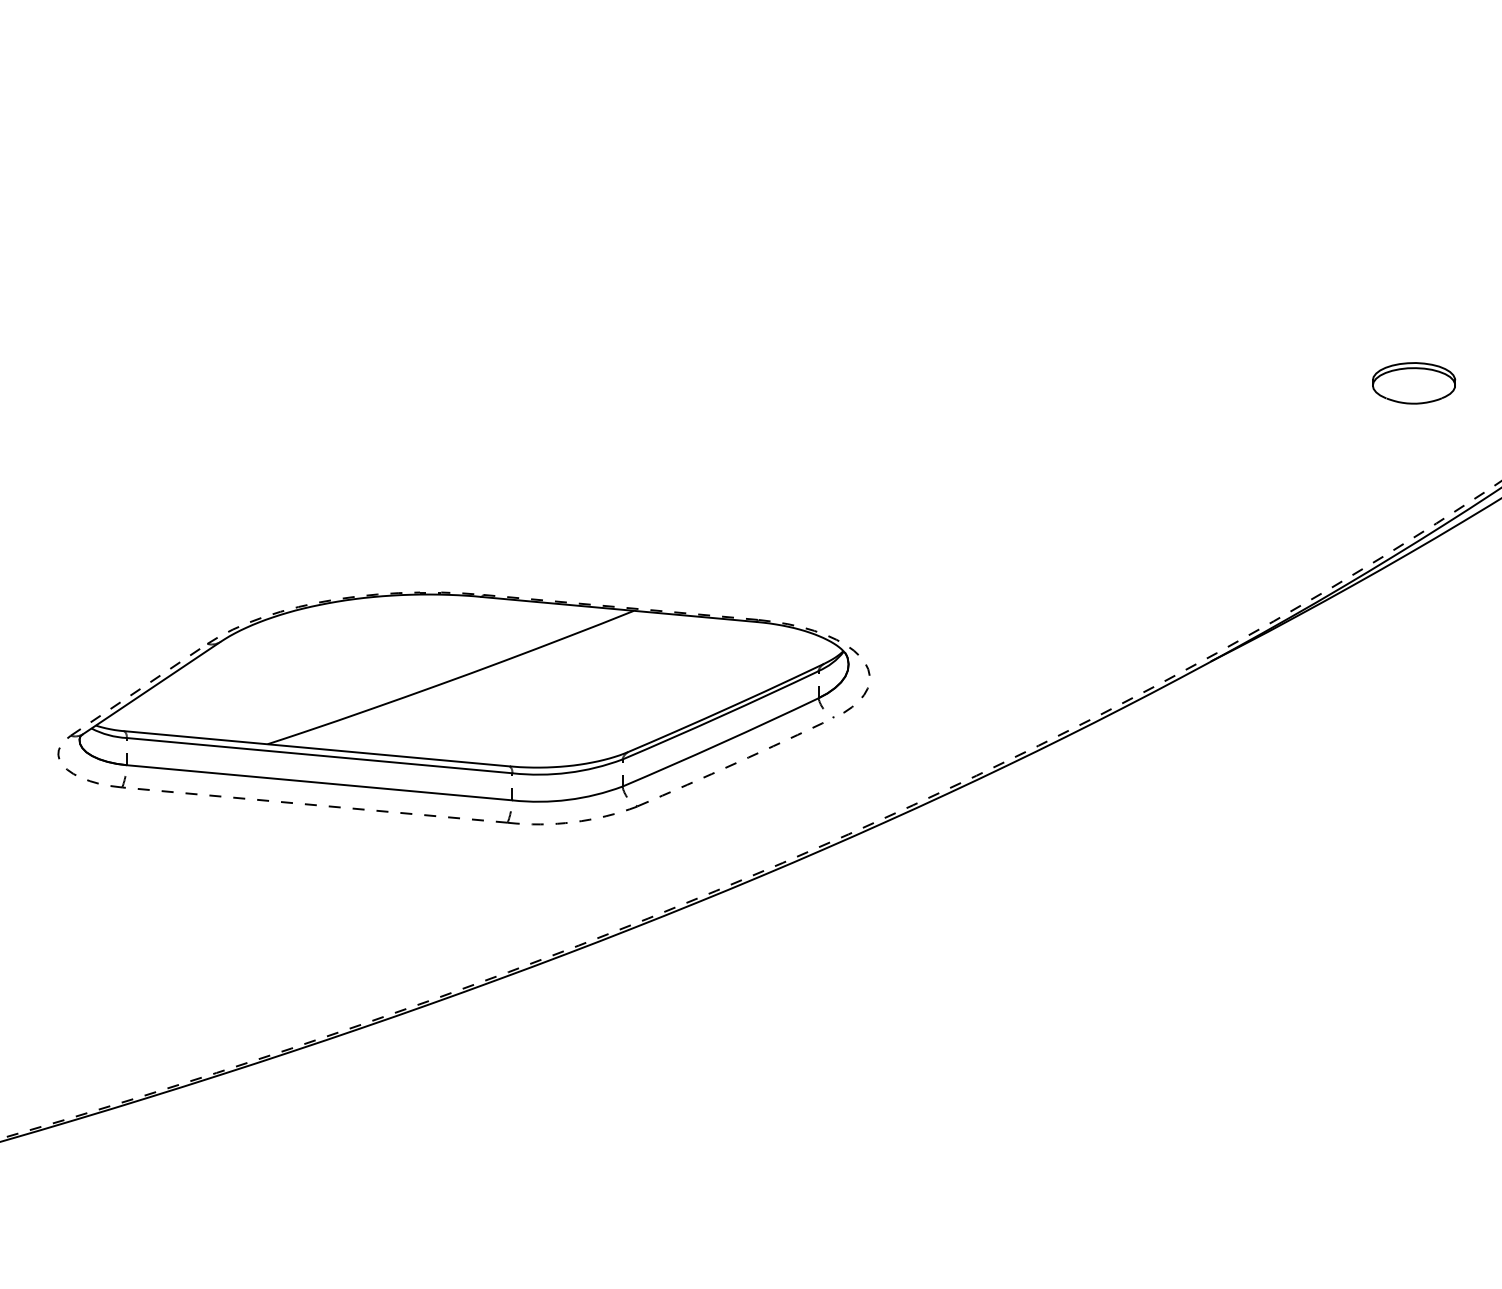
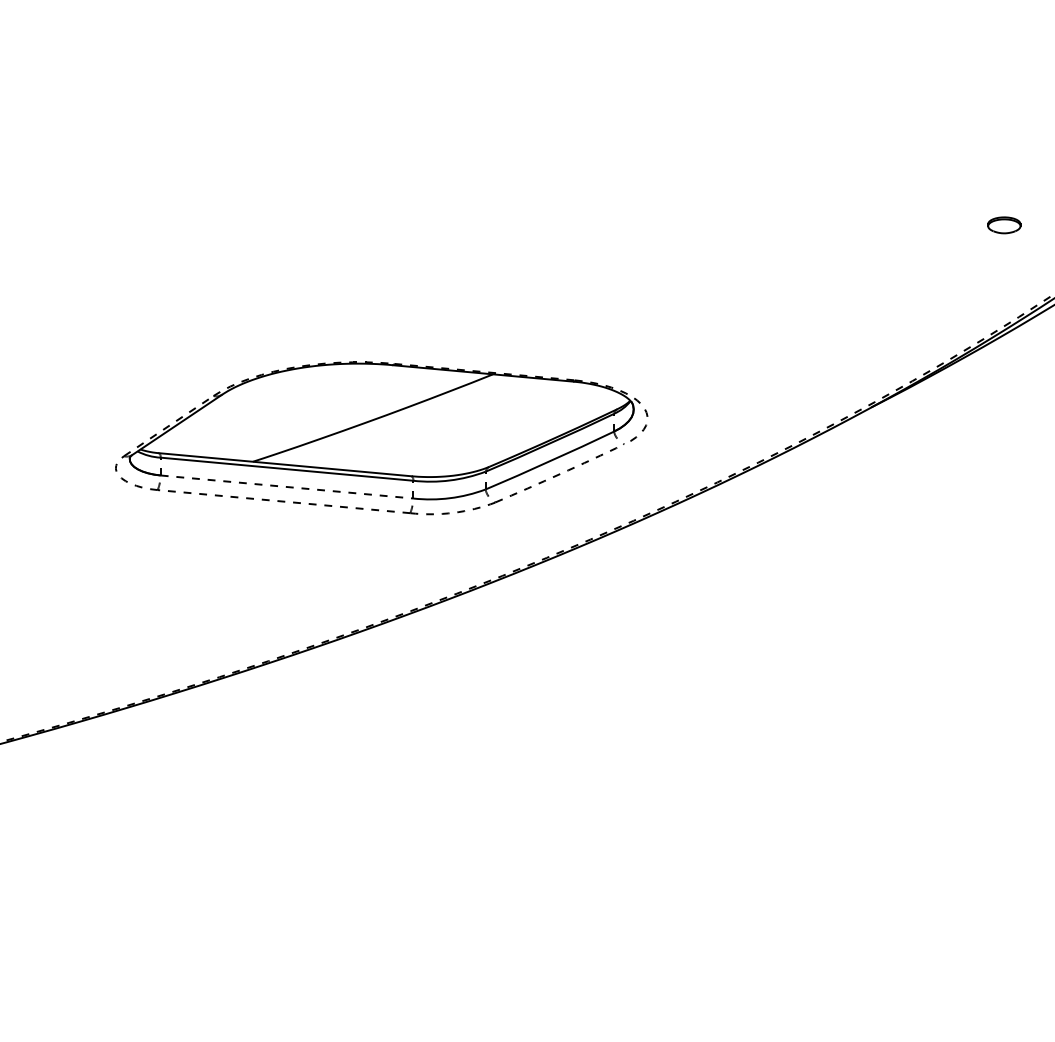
part: (1414, 383) -> (1004, 225), size x0.6
line: (320, 783) -> (287, 487), solid -> dashed

